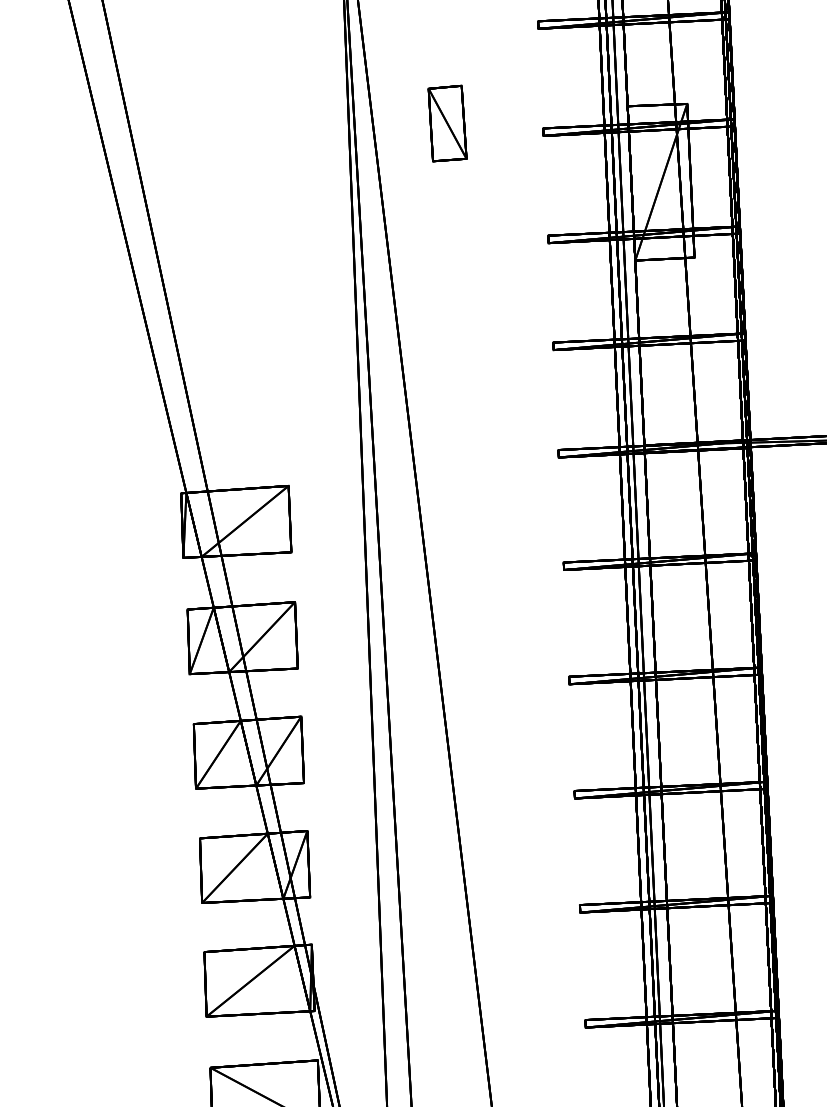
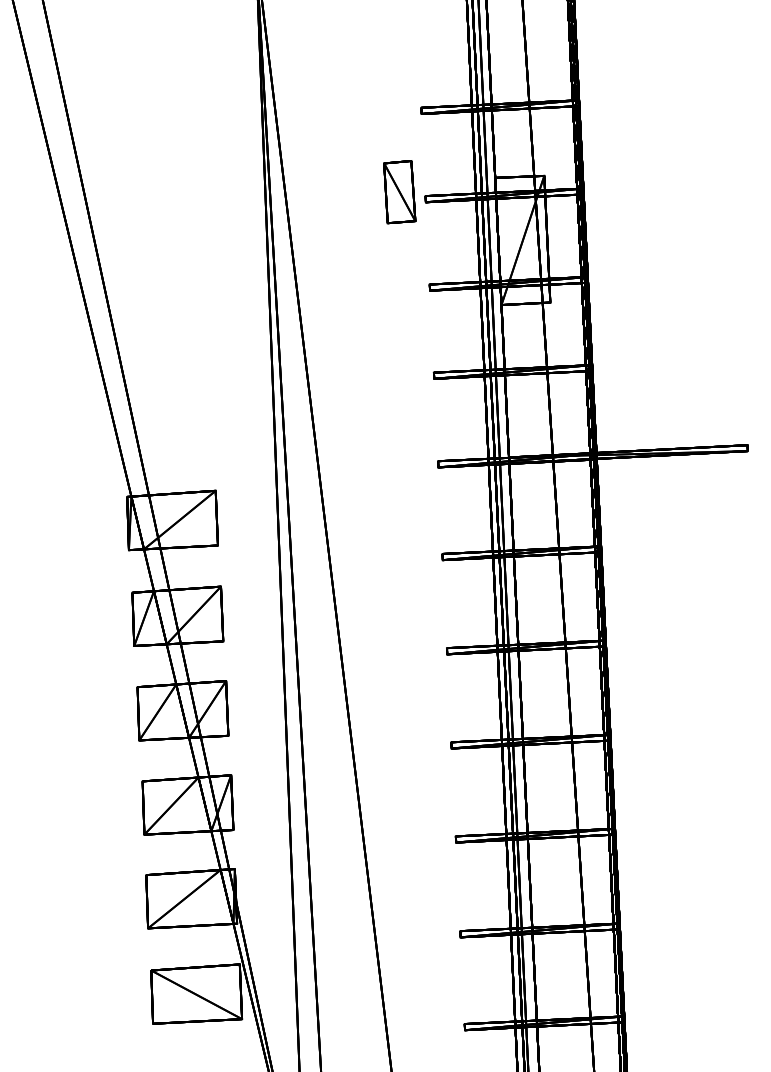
part: (447, 124) -> (399, 192), moved

